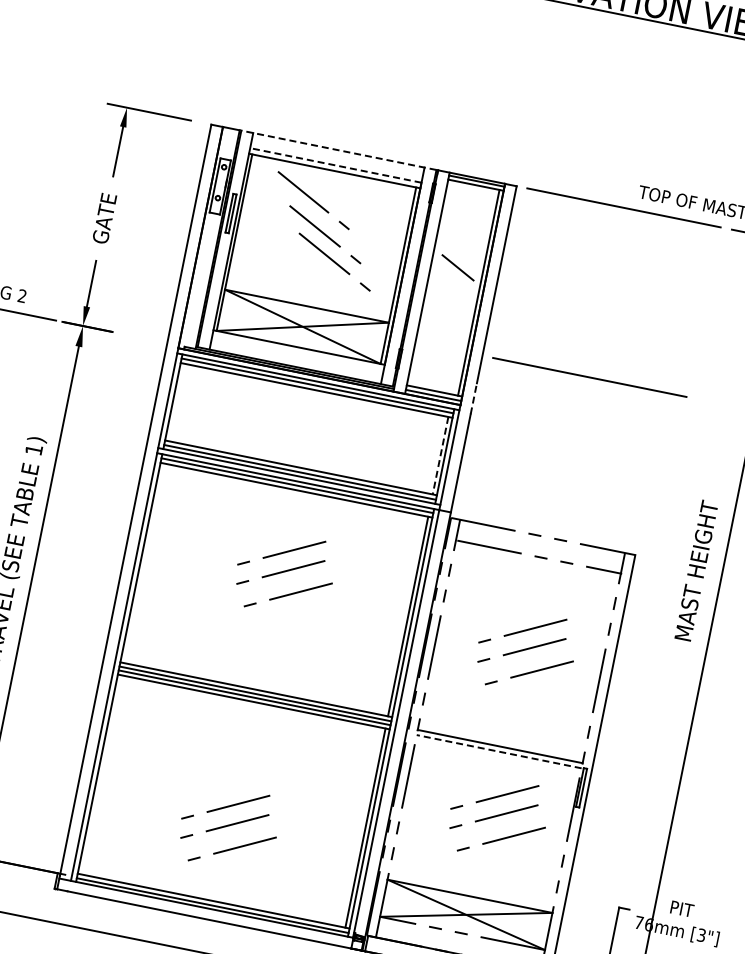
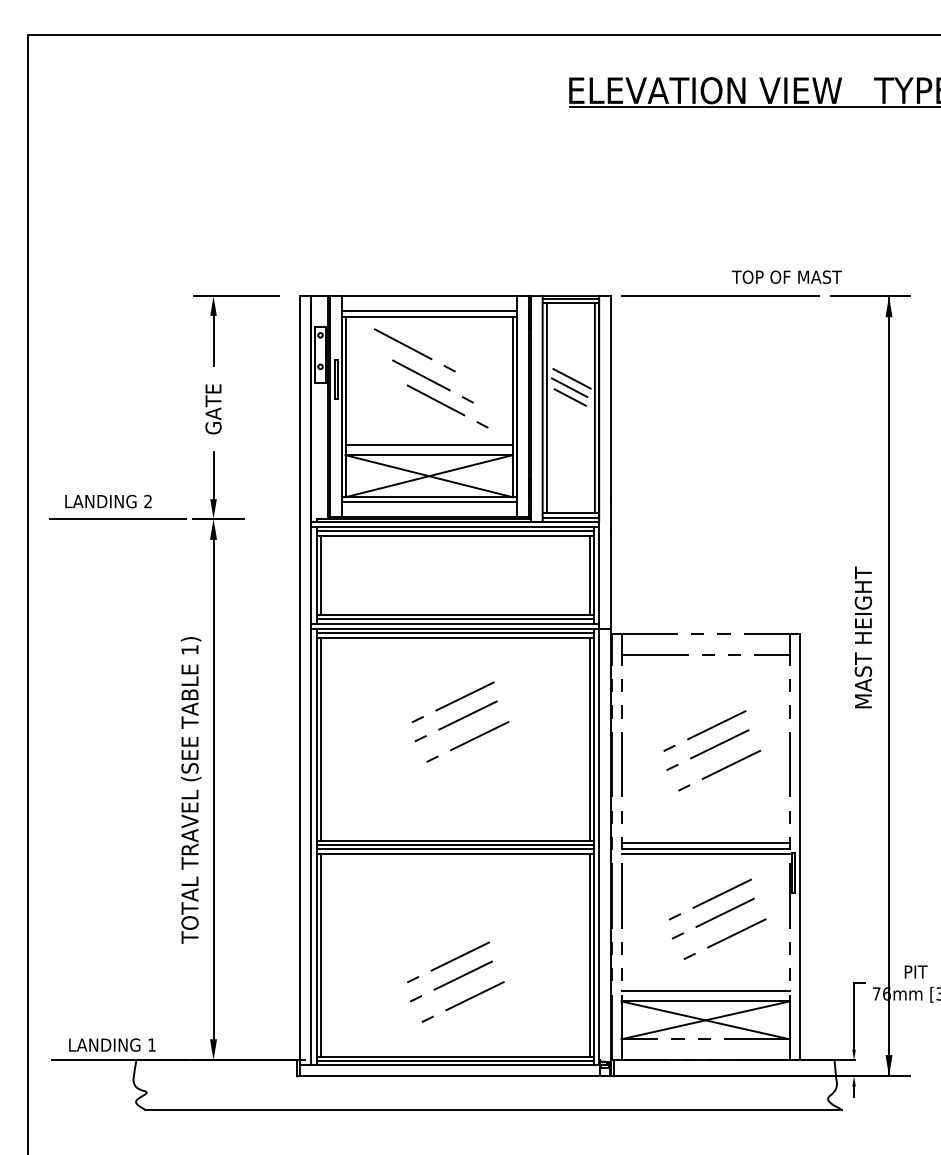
line: (338, 150) -> (429, 296), dashed -> solid
line: (335, 165) -> (429, 311), dashed -> solid
line: (461, 259) -> (571, 378), added
line: (455, 277) -> (569, 397), added
line: (431, 283) -> (546, 408), added
line: (308, 295) -> (428, 444), added
line: (298, 351) -> (429, 501), added
line: (589, 376) -> (720, 468), removed
line: (473, 398) -> (610, 512), dashed -> solid
line: (176, 401) -> (320, 574), added
line: (440, 455) -> (589, 575), dashed -> solid
line: (144, 563) -> (320, 739), added
line: (501, 741) -> (705, 843), added
line: (499, 751) -> (705, 853), dashed -> solid
line: (101, 774) -> (320, 954), added
line: (472, 885) -> (705, 990), added

